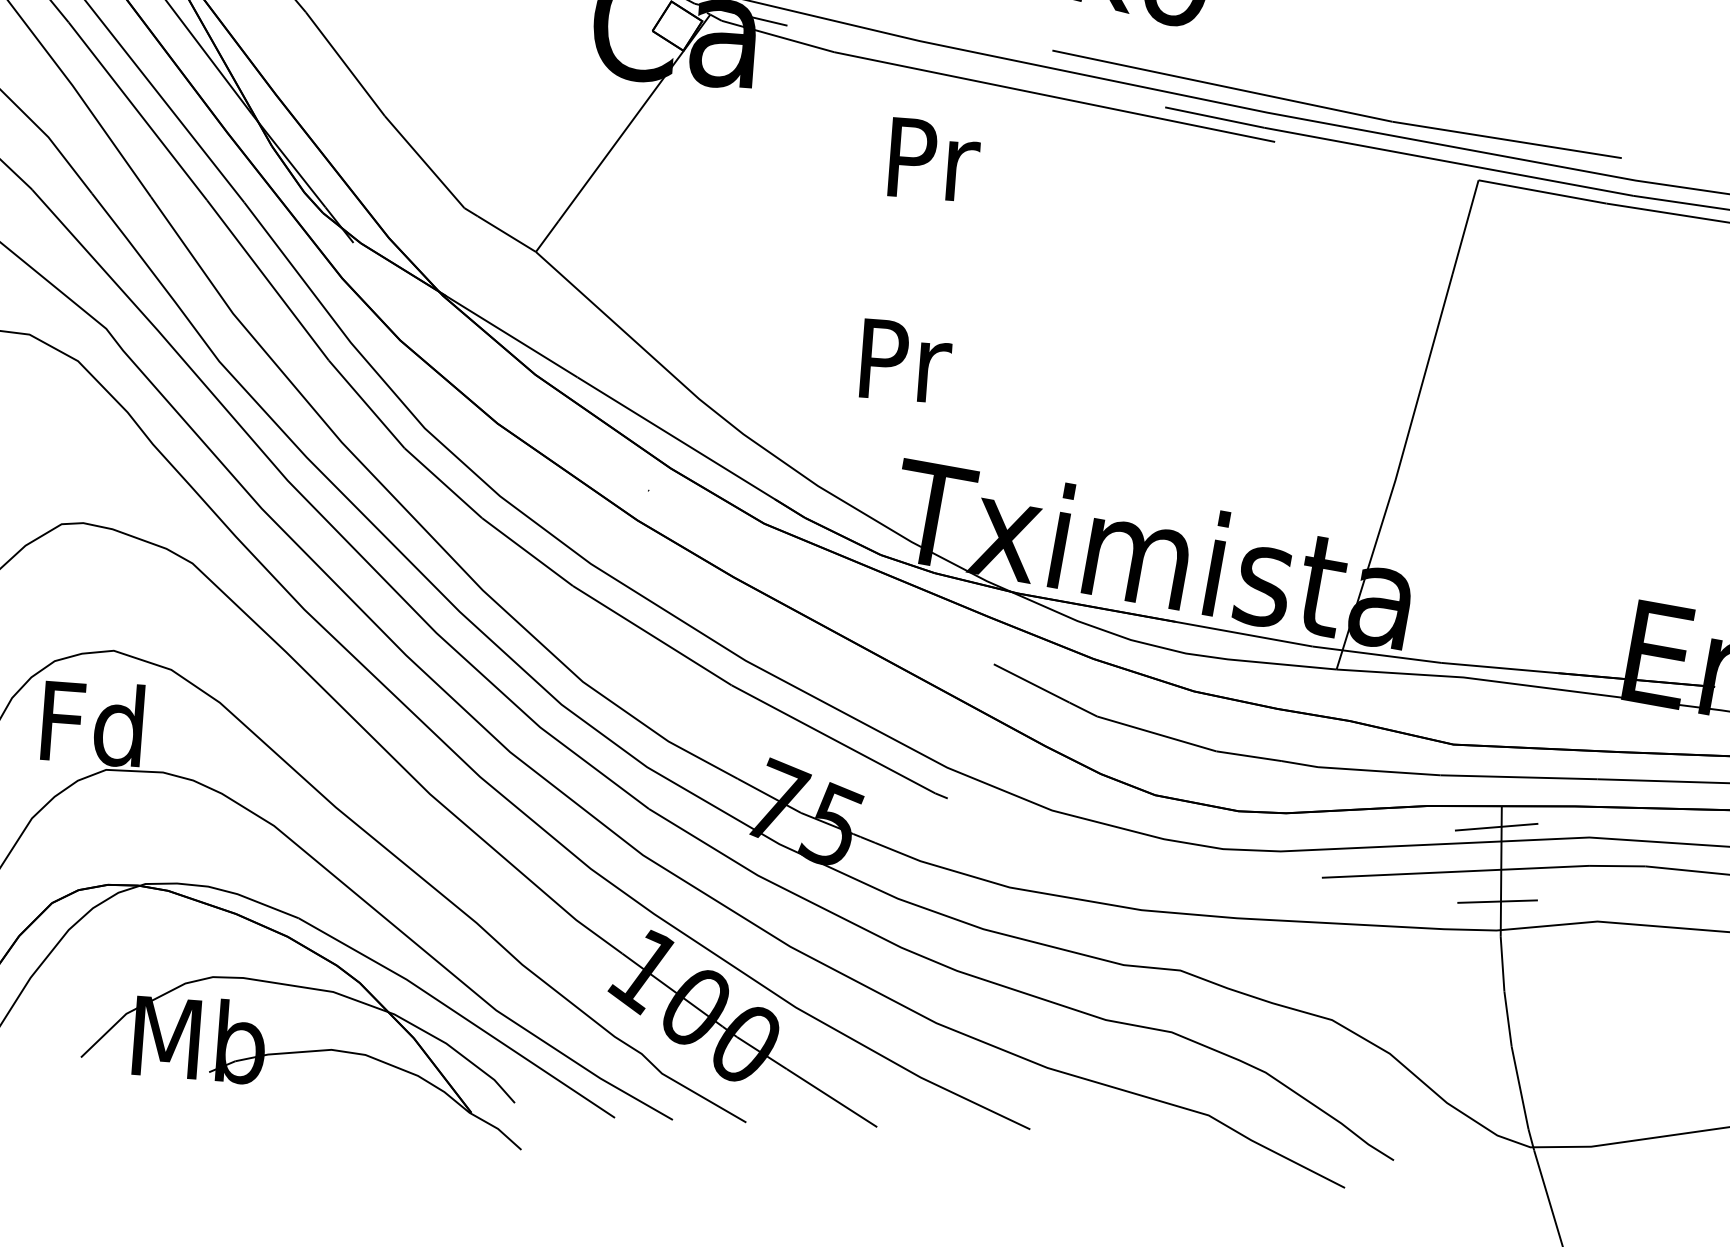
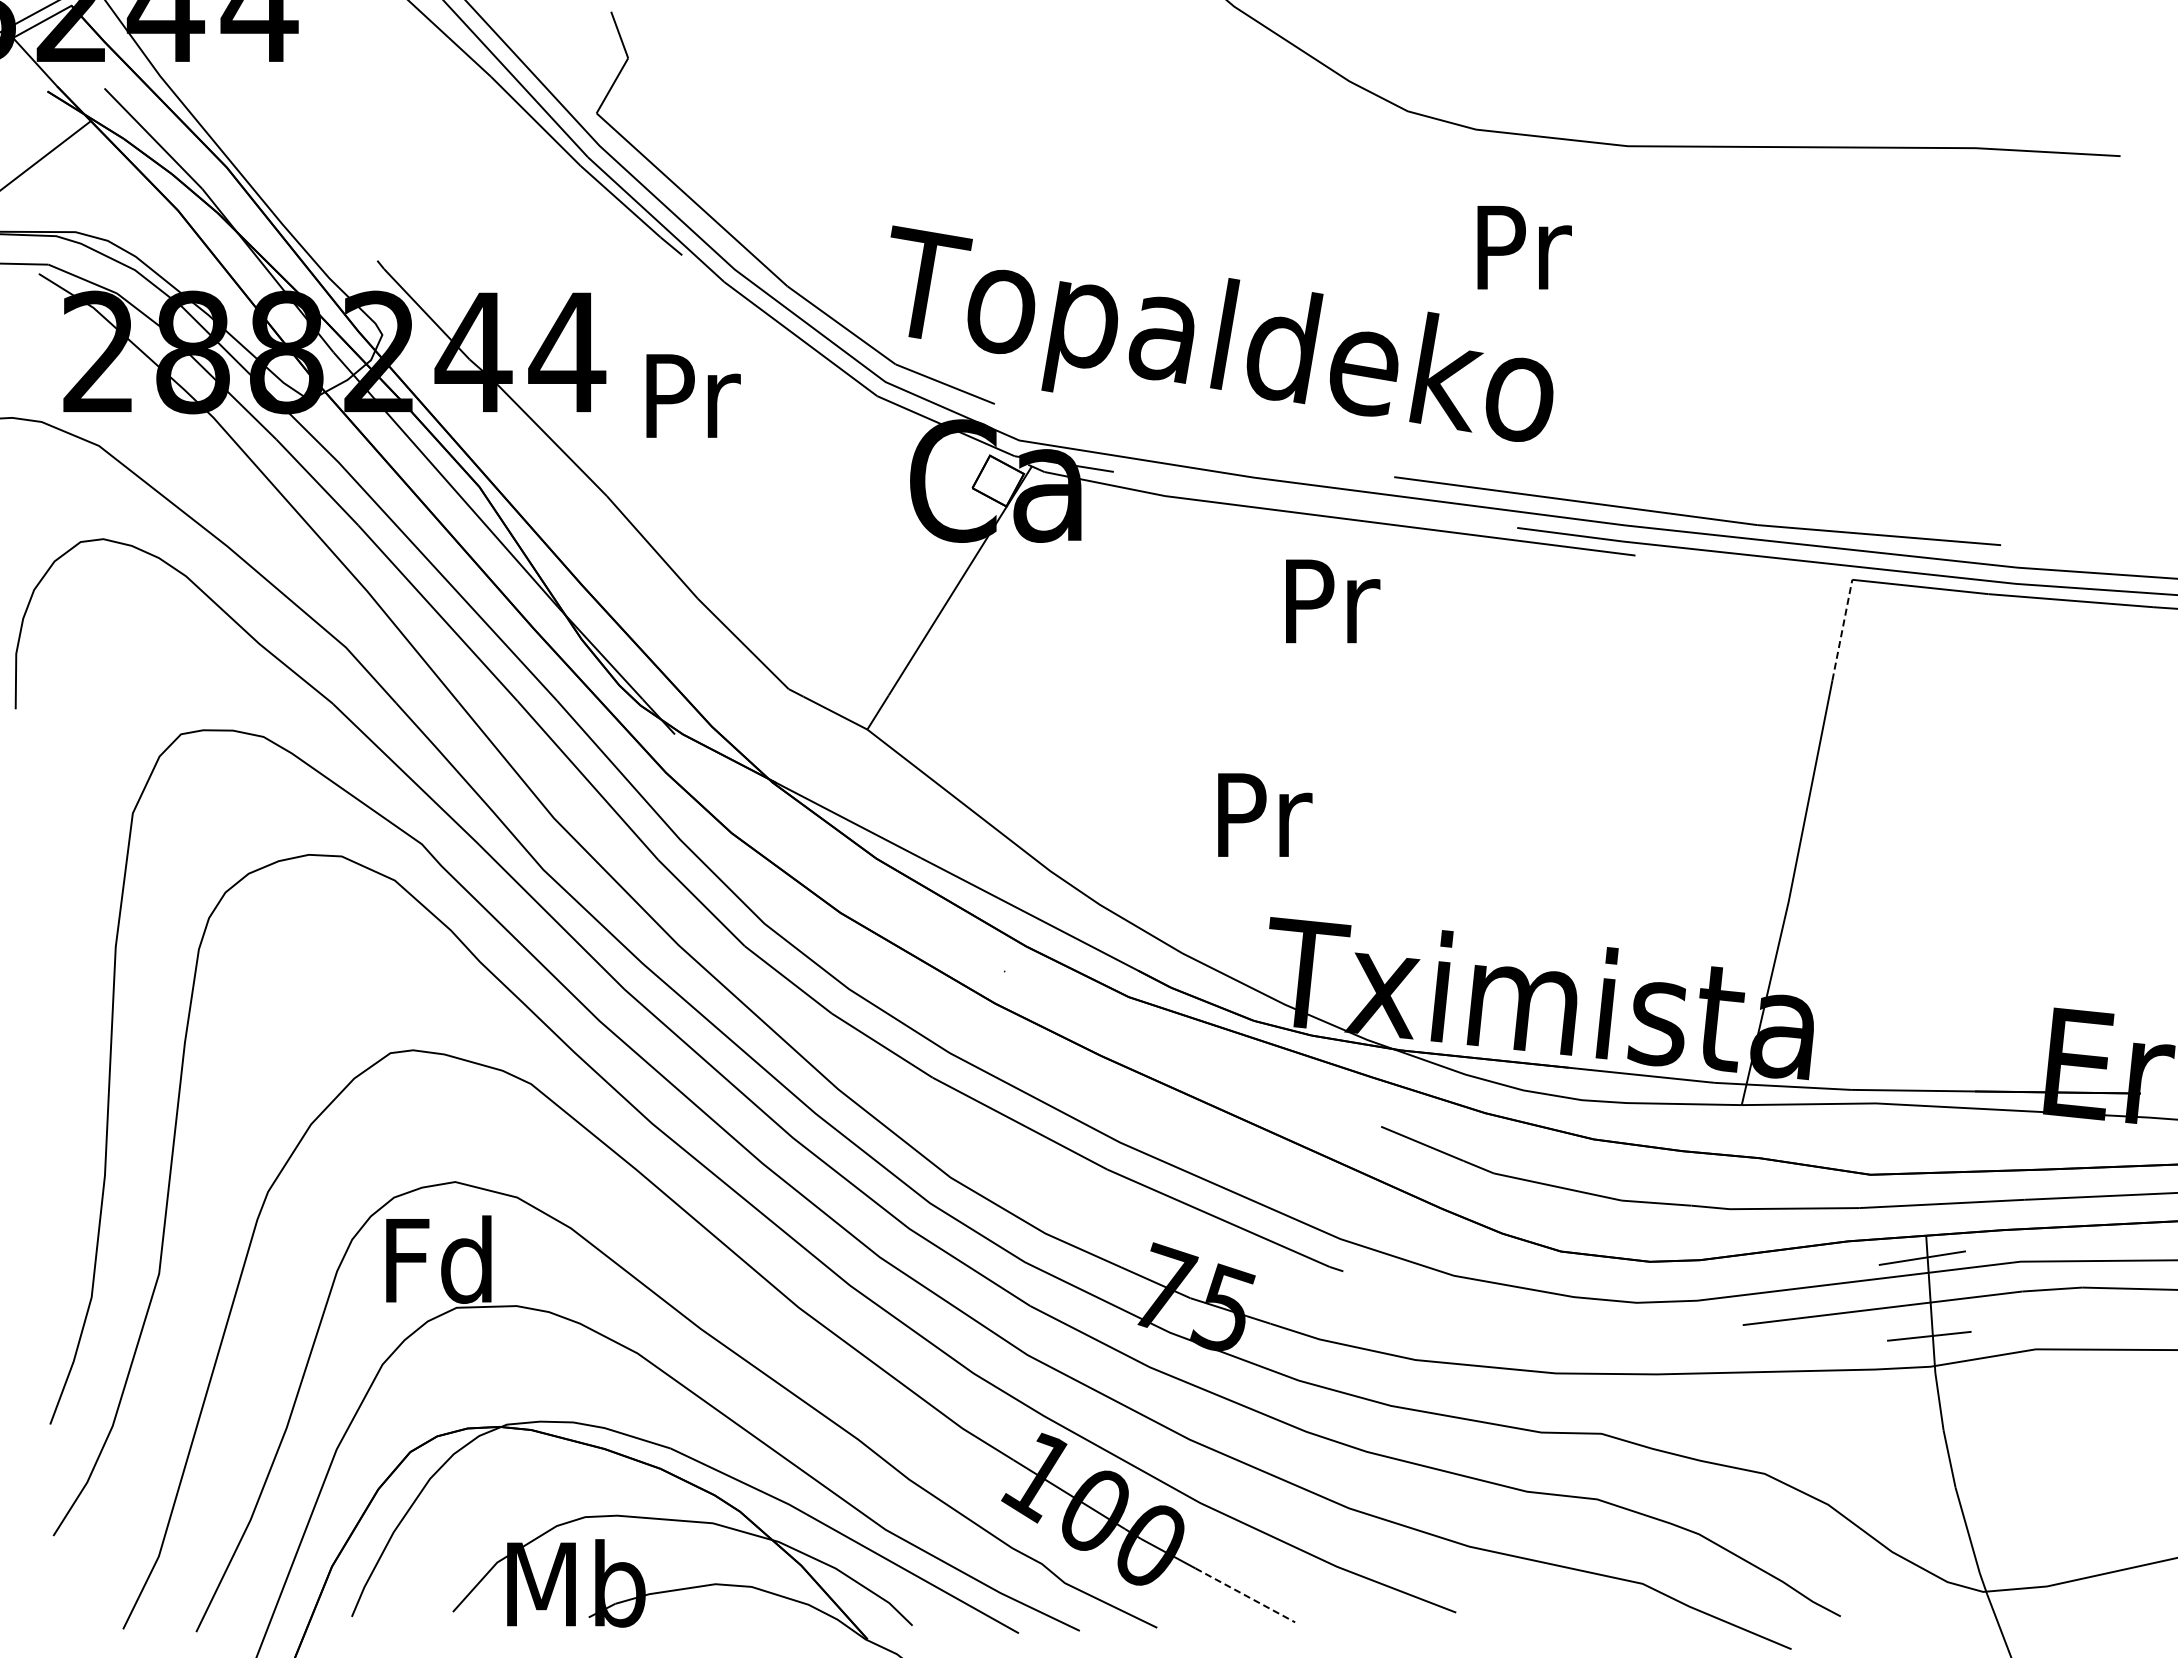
text: (935, 160) -> (1333, 601), moved
line: (1465, 226) -> (1842, 629), solid -> dashed
line: (832, 1098) -> (1245, 1595), solid -> dashed

